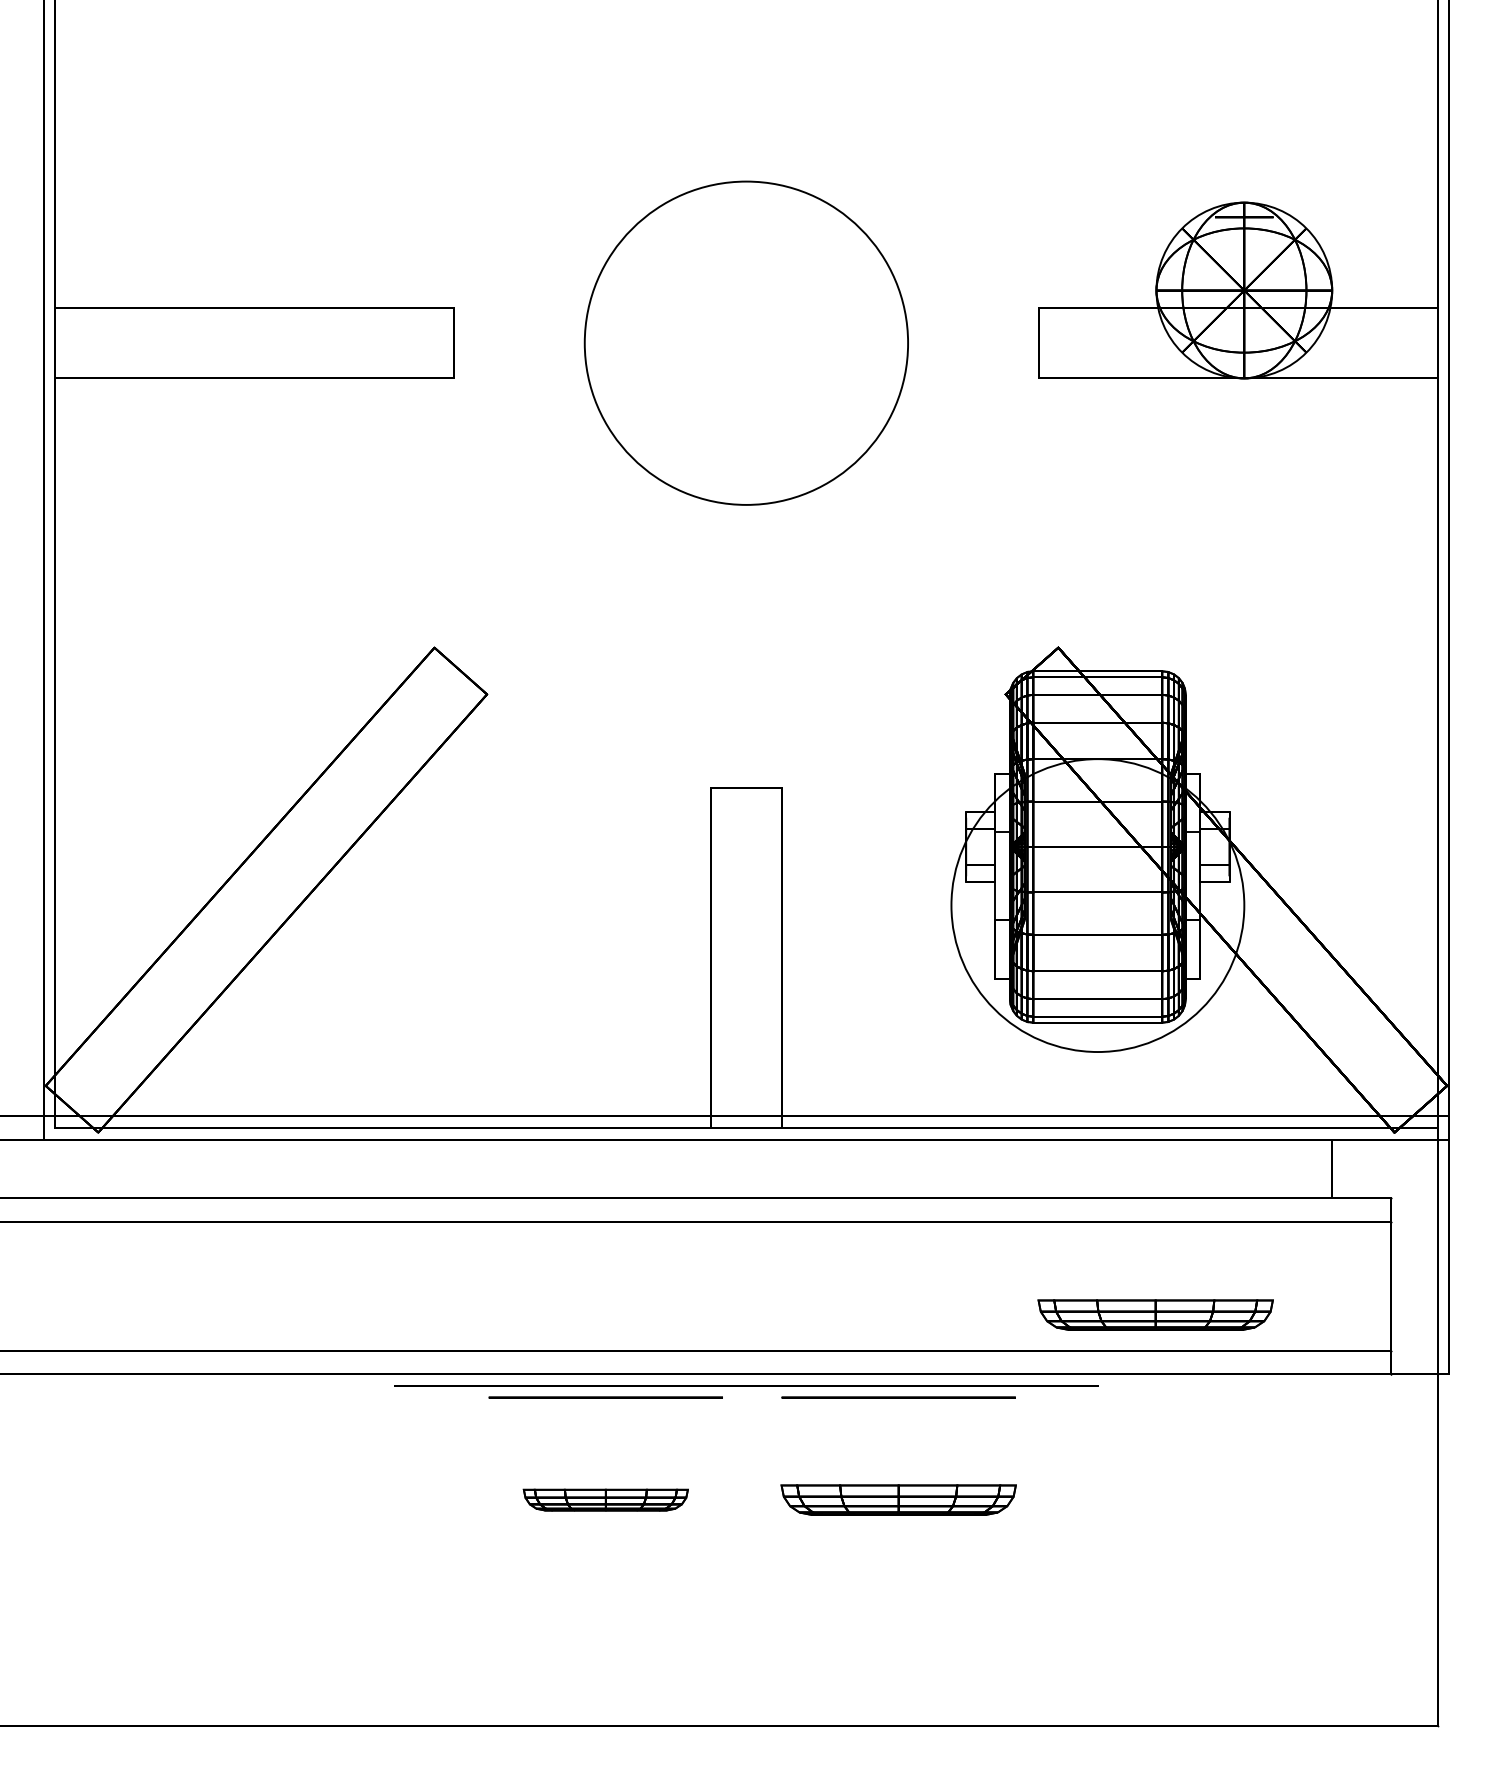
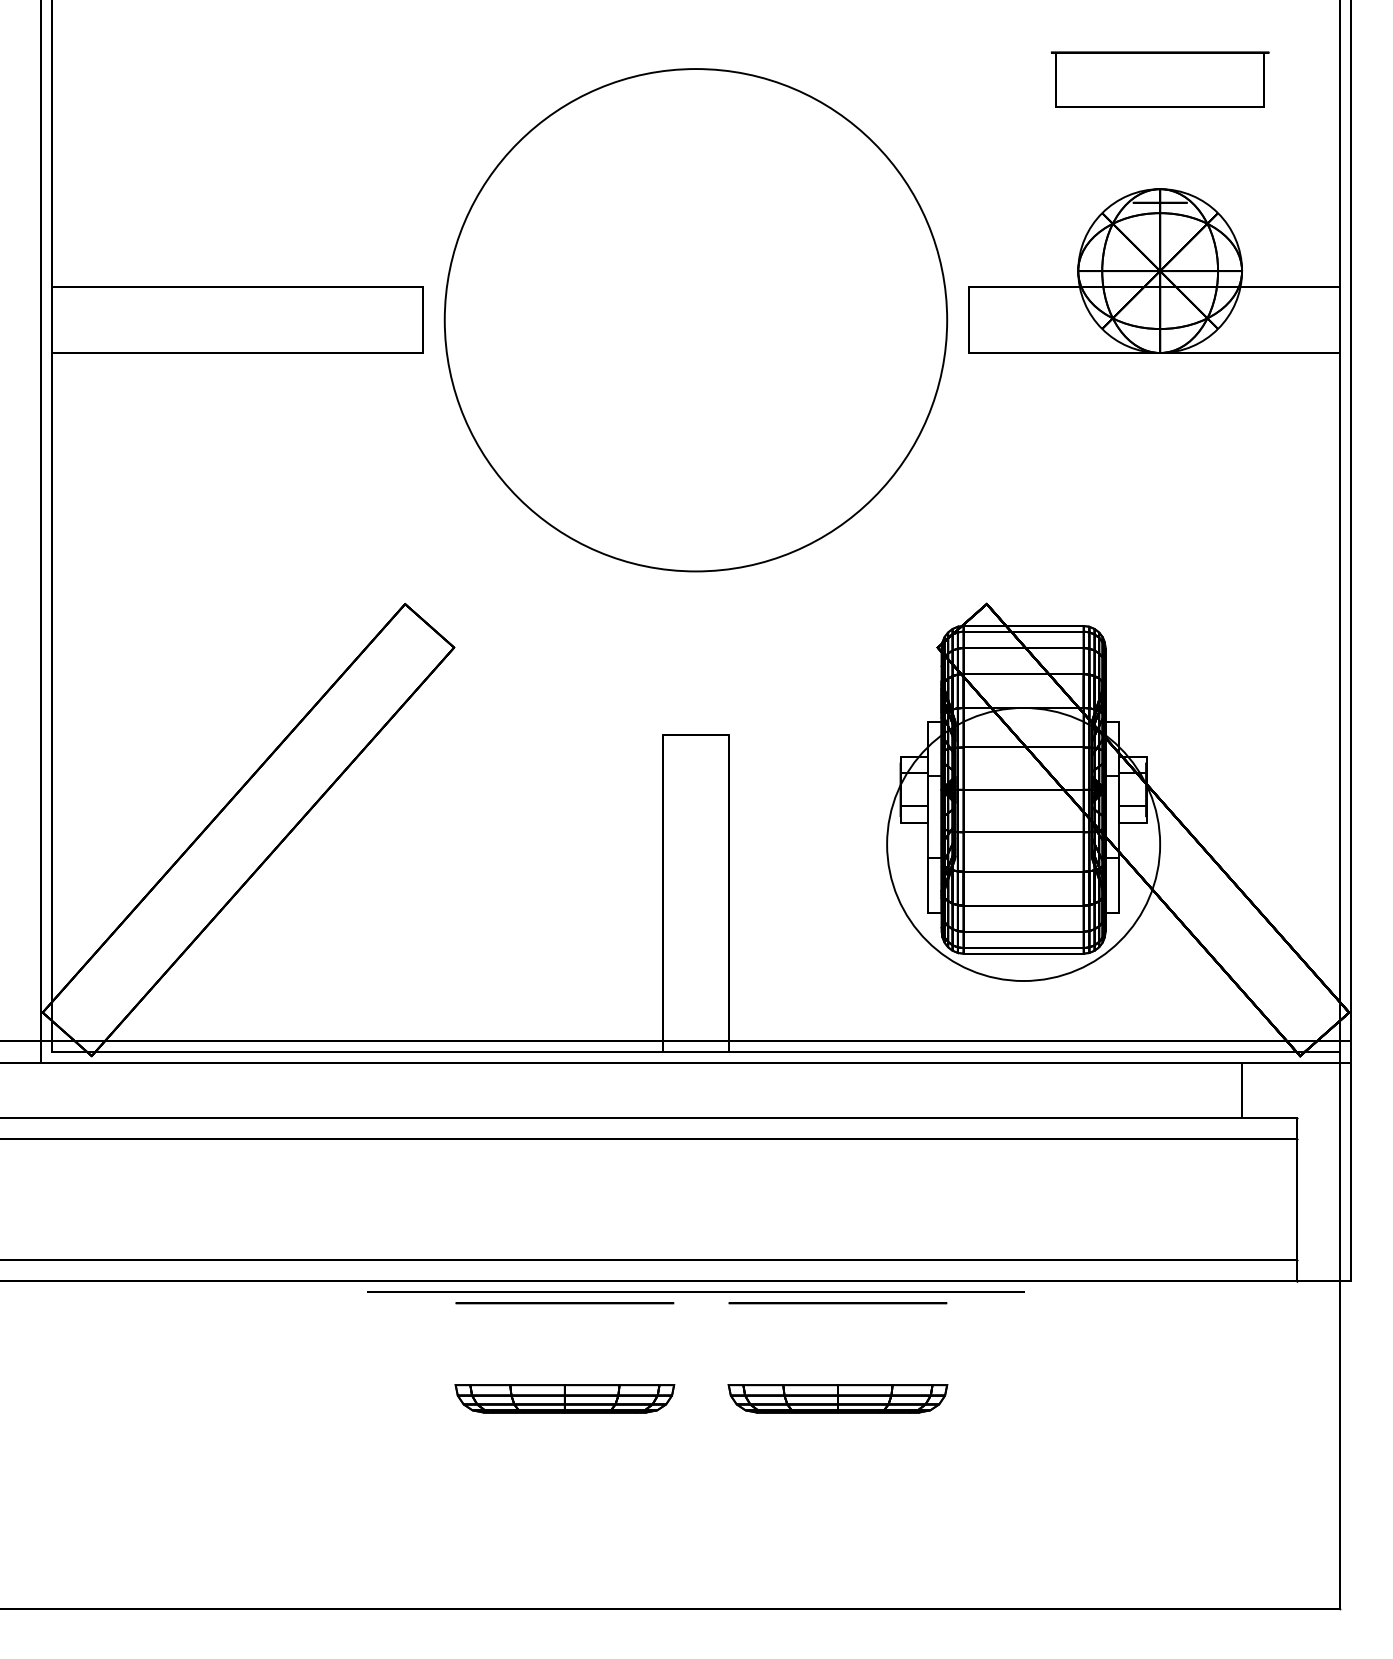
part: (1244, 85) -> (1160, 79), added
circle: (746, 342) -> (696, 319), size x1.67
part: (1155, 1314) -> (1077, 1225), removed
part: (605, 1499) -> (564, 1398), size x1.43

